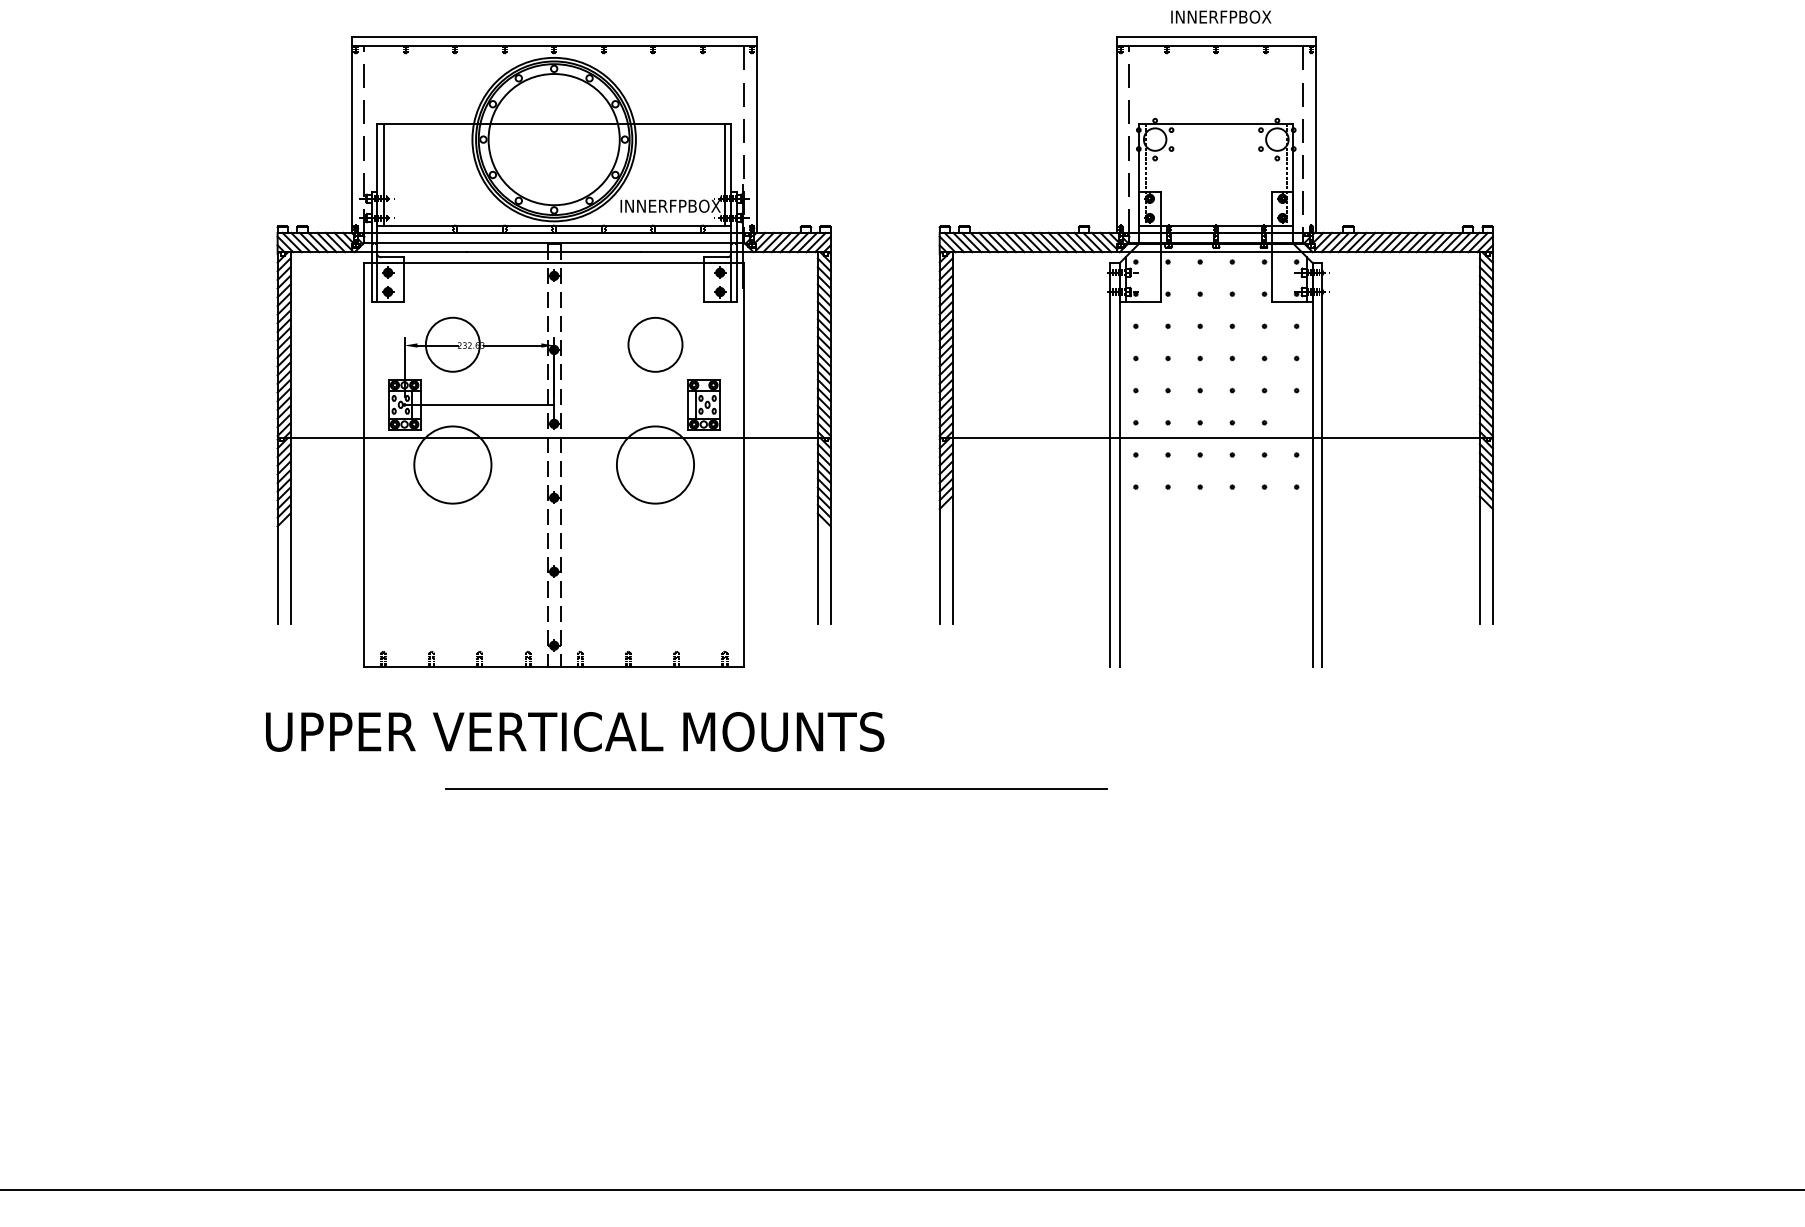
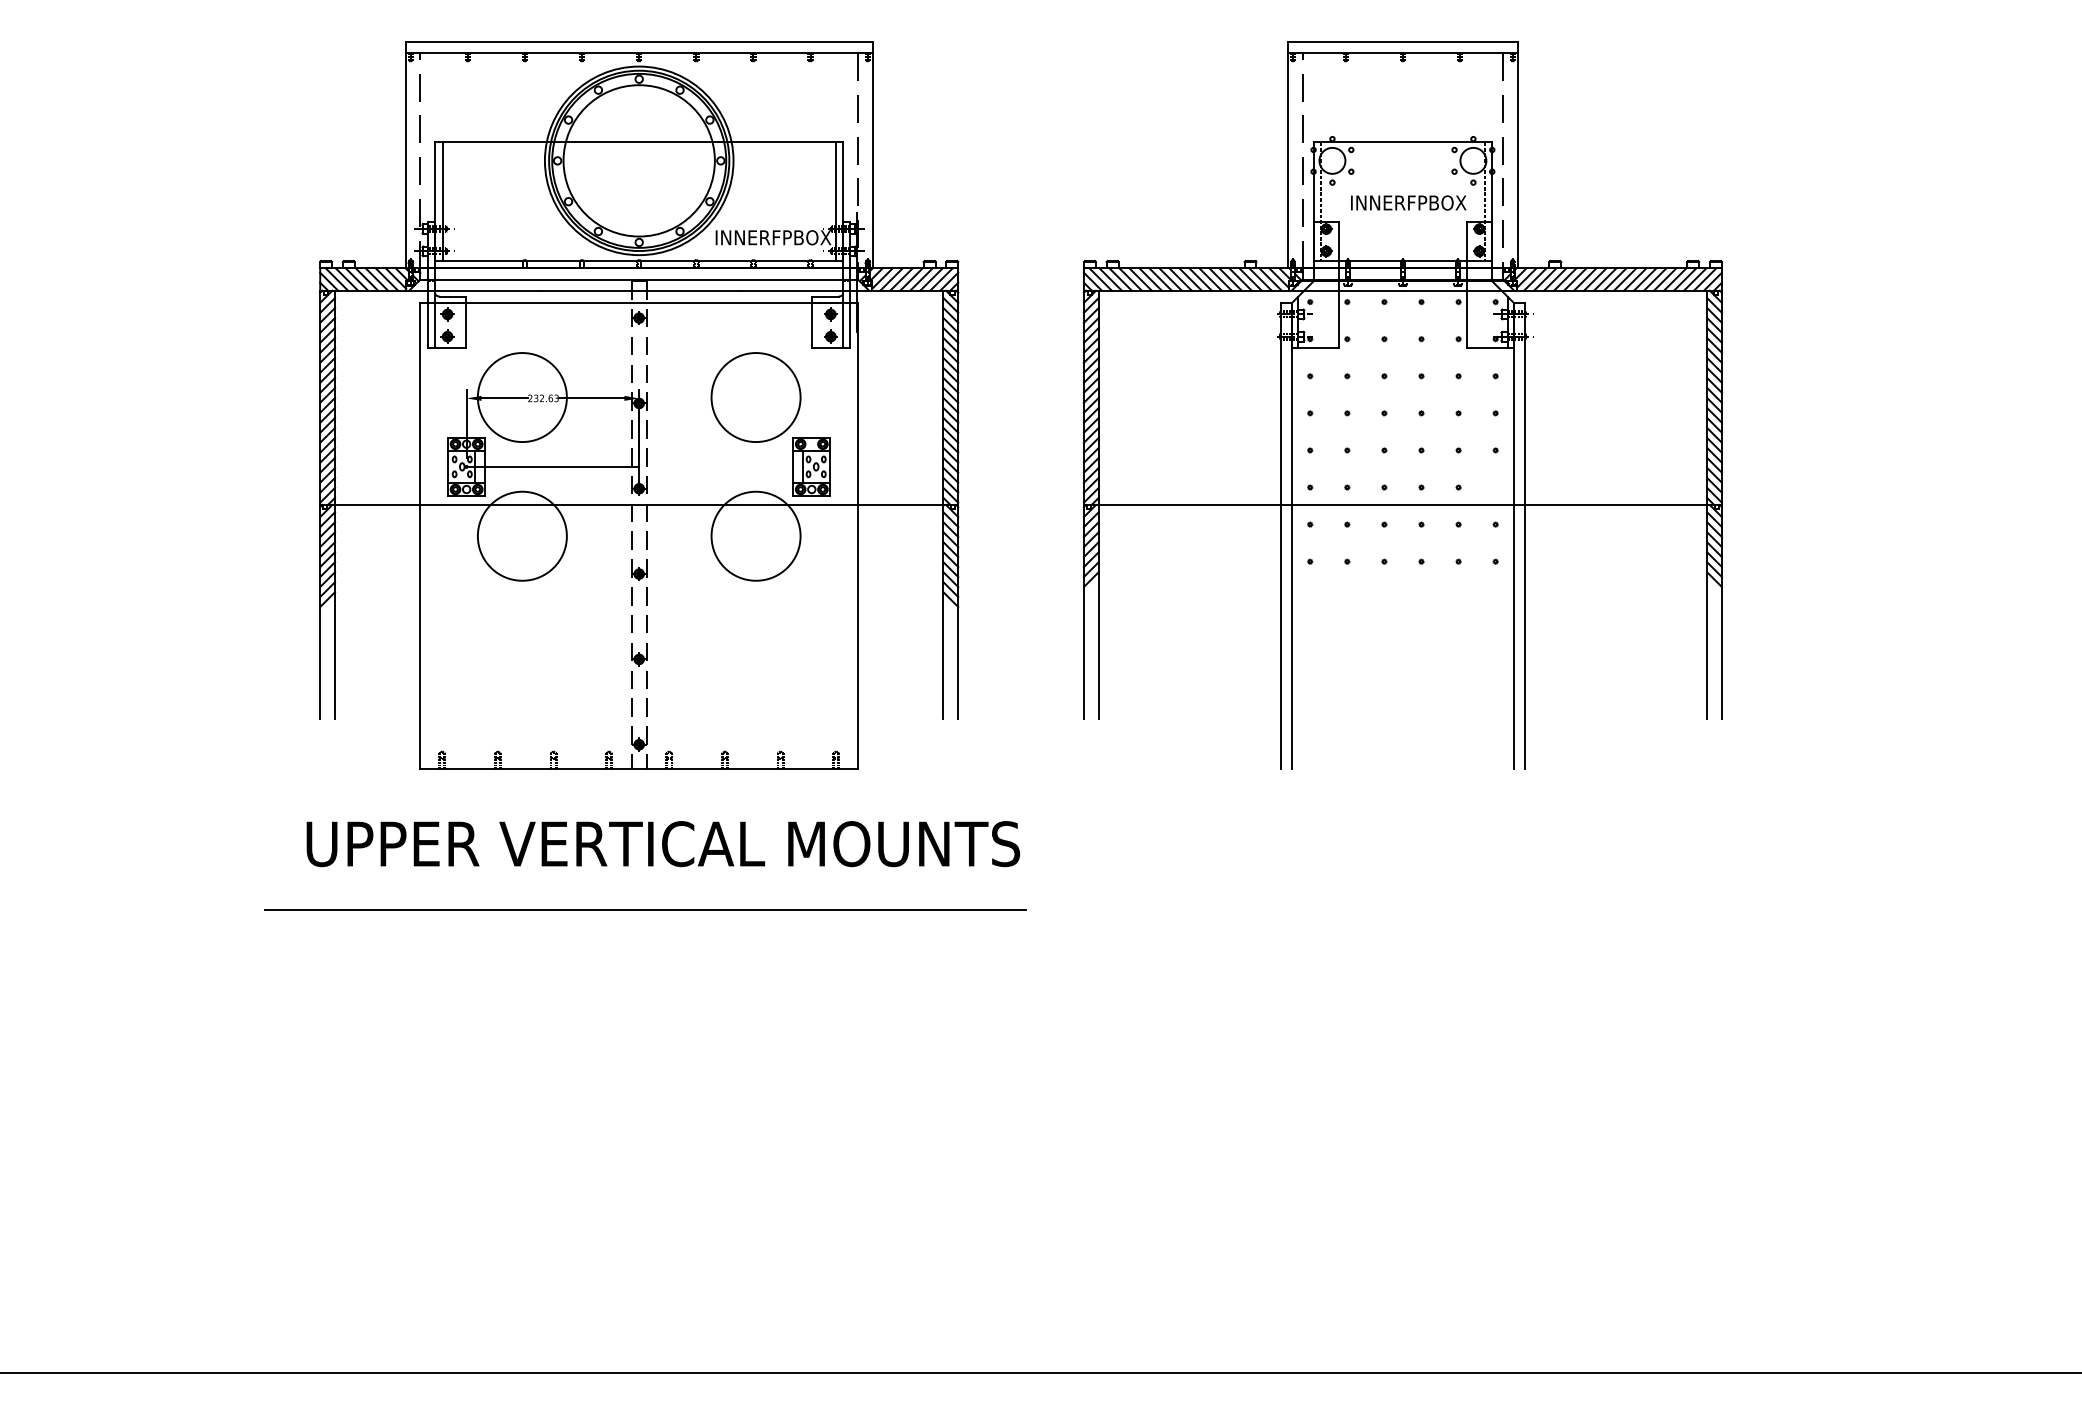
text: (1221, 16) -> (1408, 202), moved
circle: (452, 344) -> (521, 397), size x1.43
circle: (655, 344) -> (756, 397), size x1.43
line: (776, 788) -> (645, 909), moved

